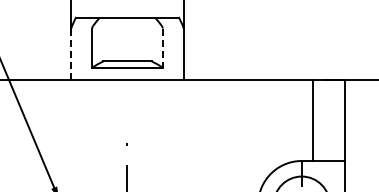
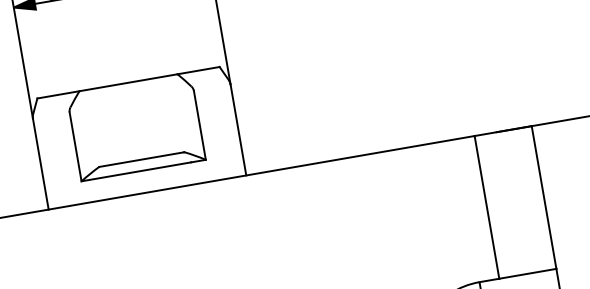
line: (162, 48) -> (199, 126), dashed -> solid
line: (71, 54) -> (40, 164), dashed -> solid

